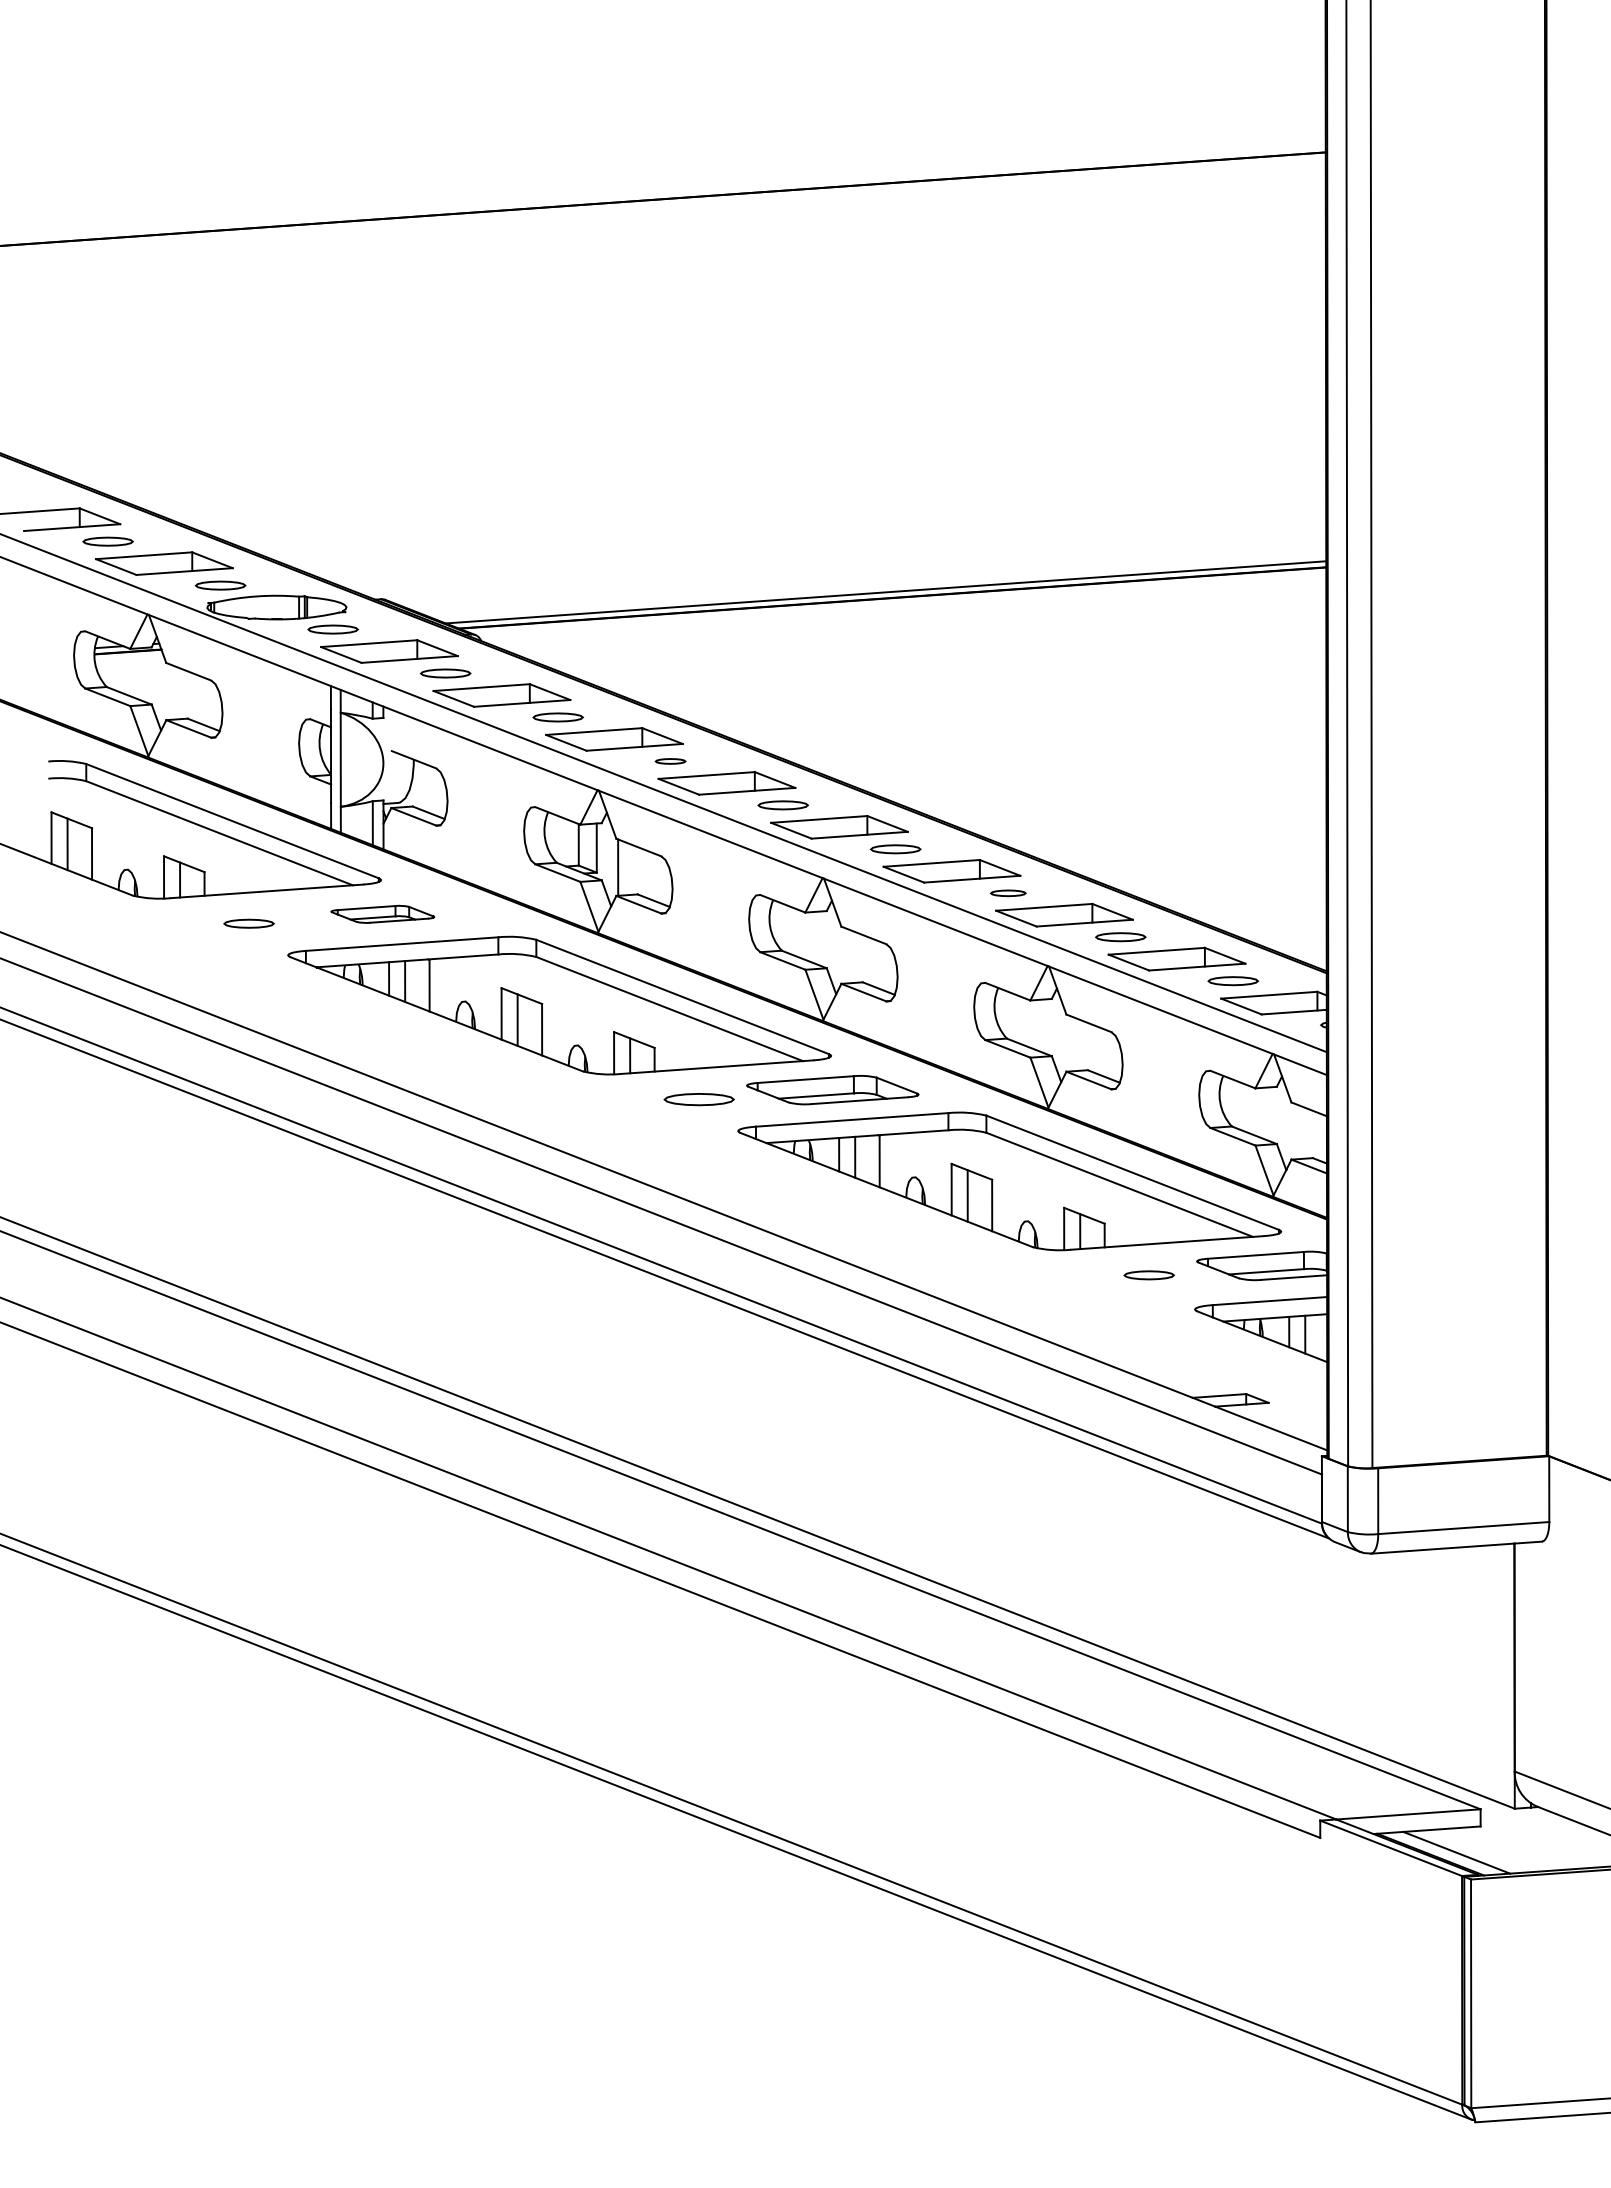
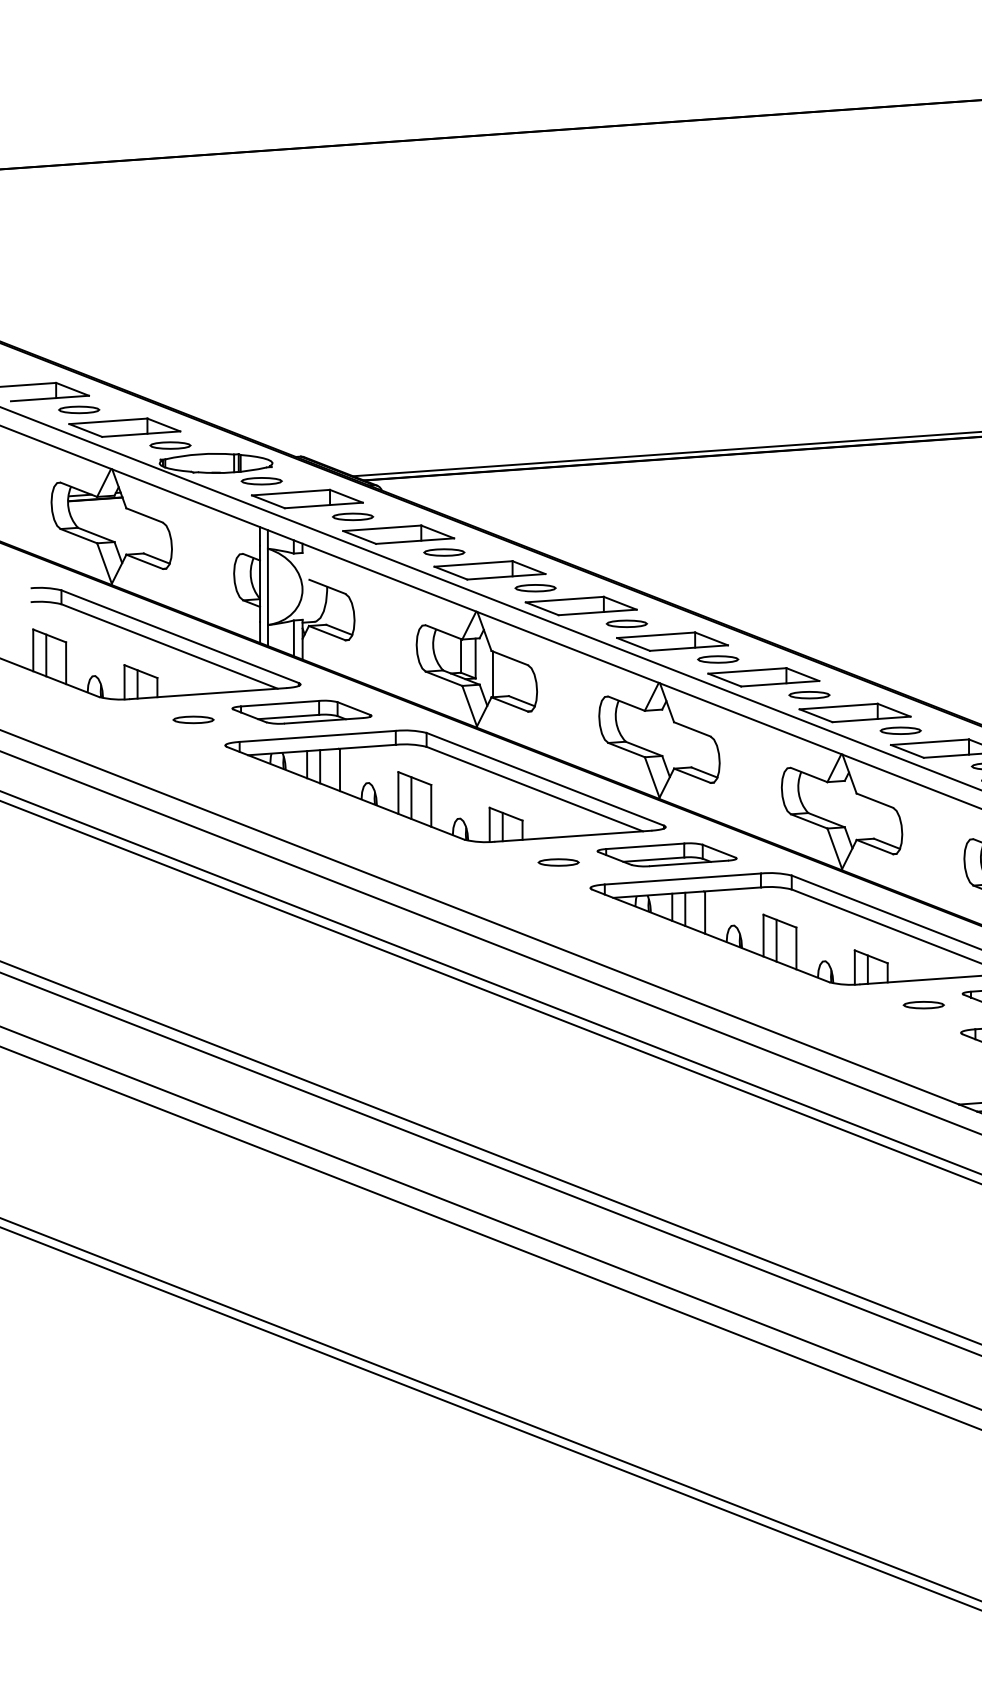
part: (670, 761) -> (535, 588), size x1.67
part: (1008, 893) -> (809, 695), size x1.43
part: (382, 914) -> (301, 712), size x1.67
part: (698, 1099) -> (558, 862), size x0.71

